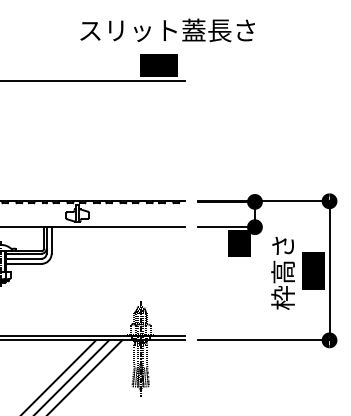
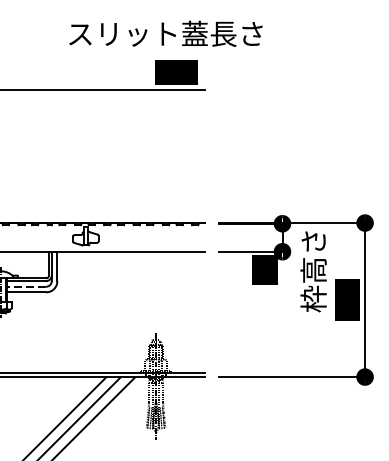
text: (167, 30) -> (165, 33), moved
line: (23, 258) -> (26, 286), solid -> dashed
text: (282, 273) -> (312, 272), moved

